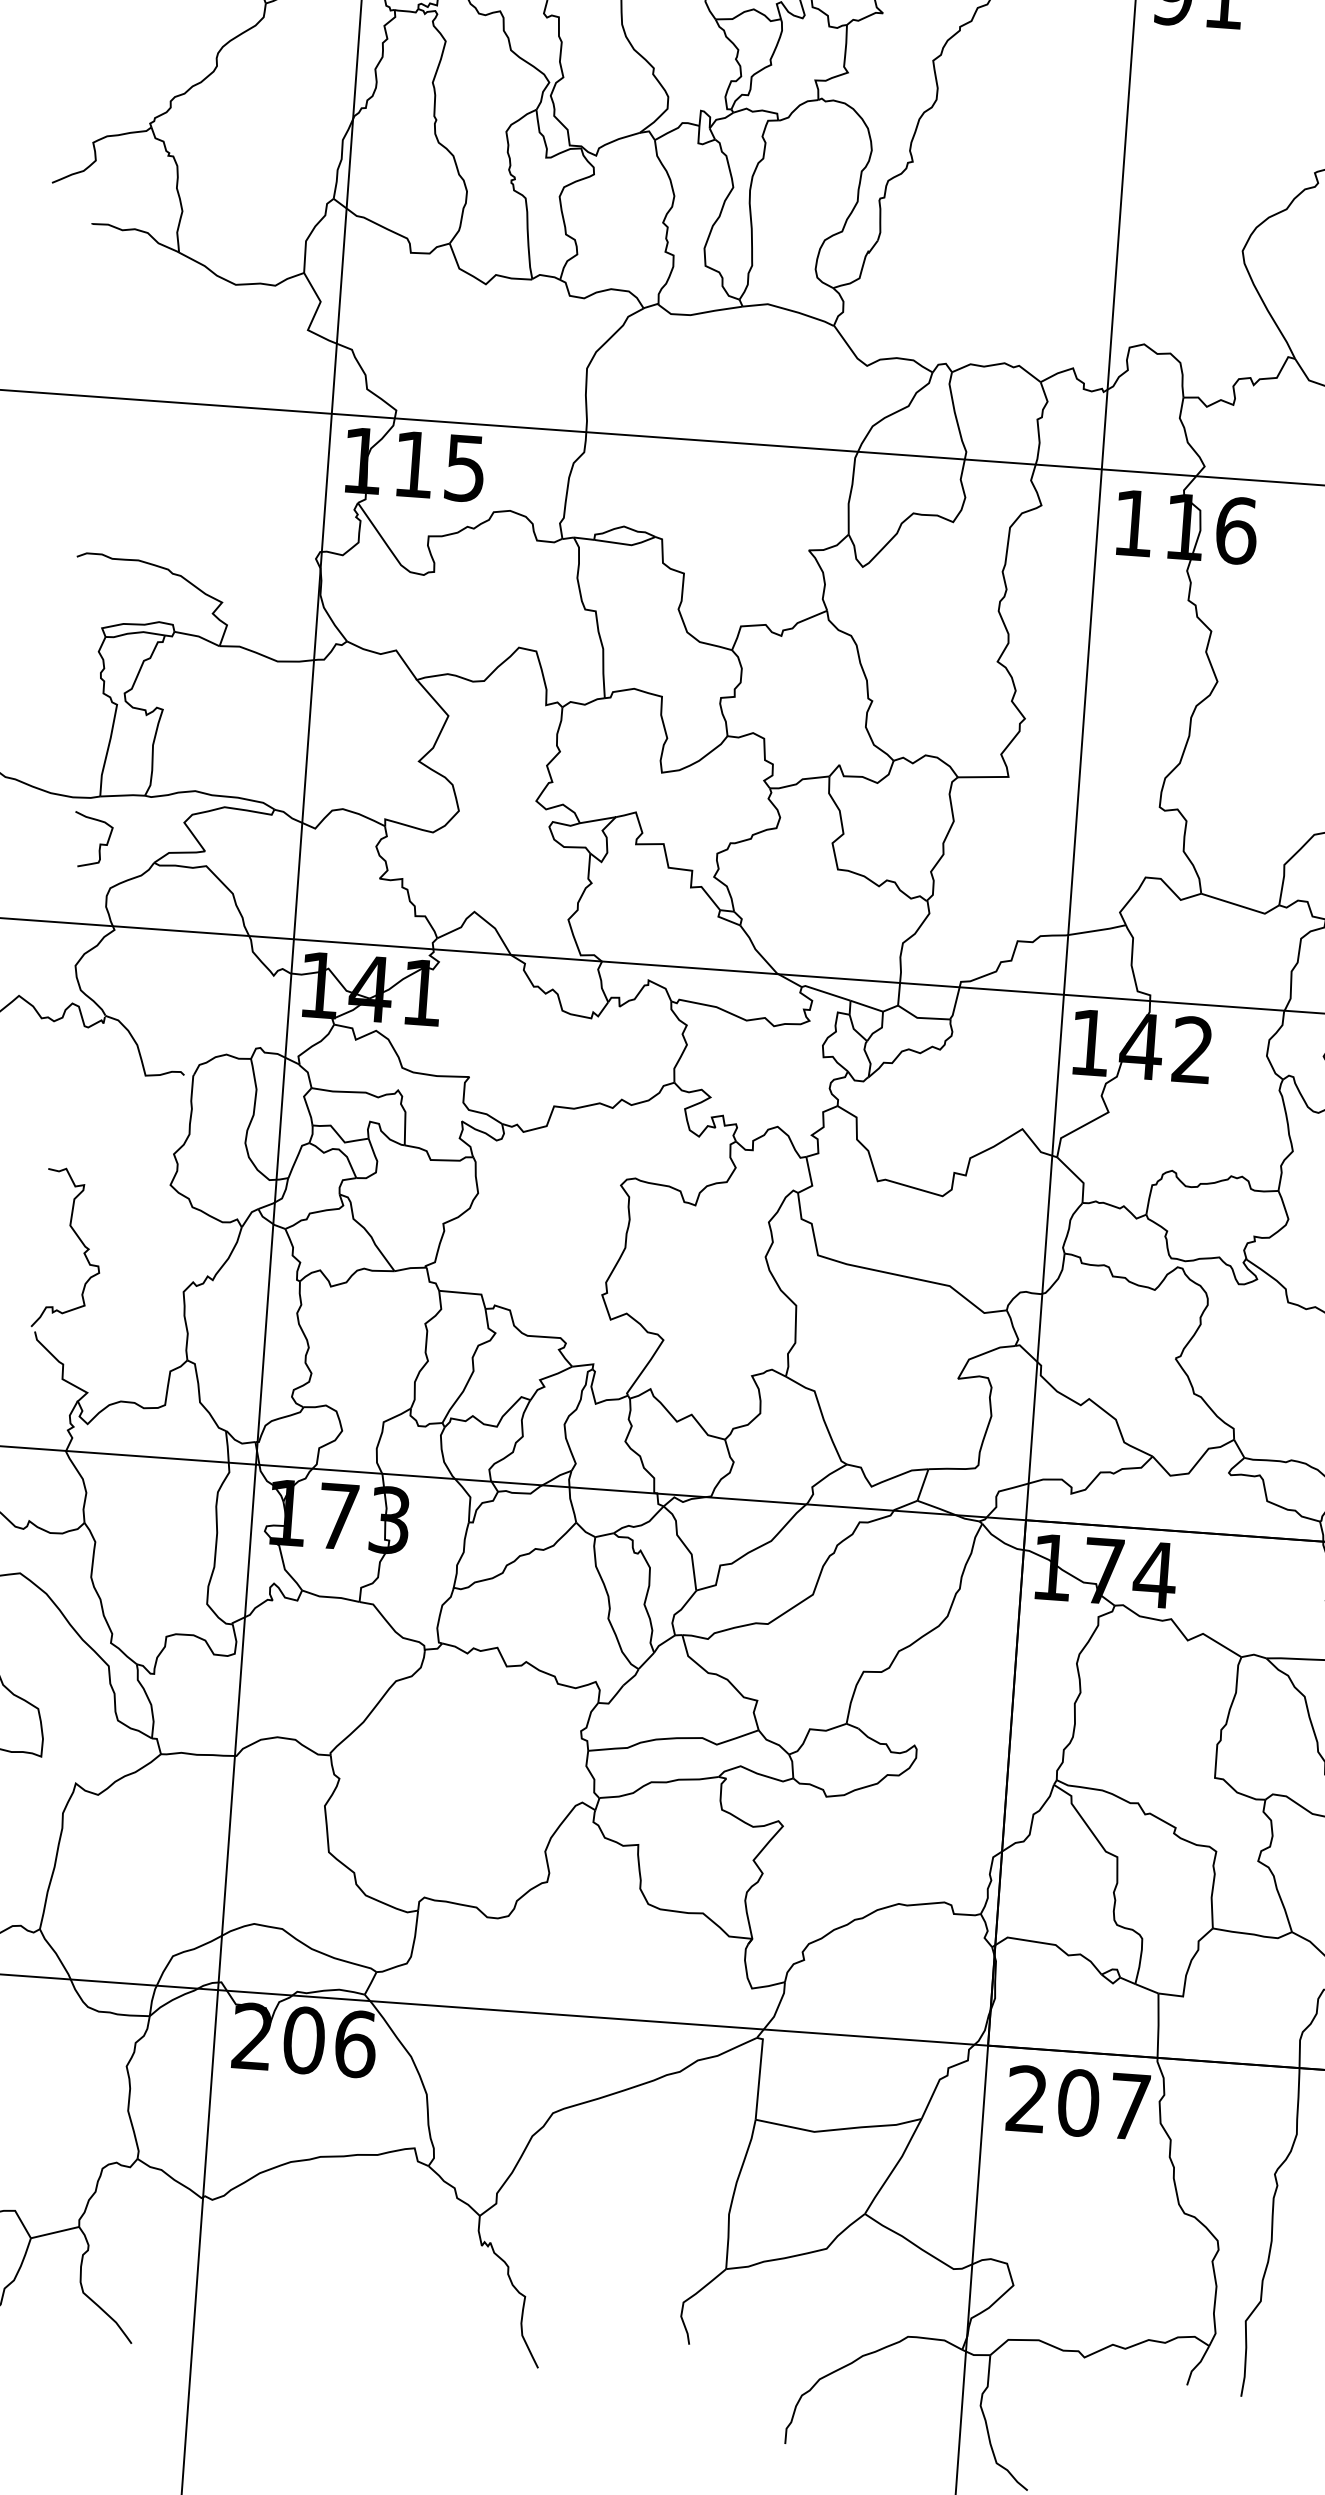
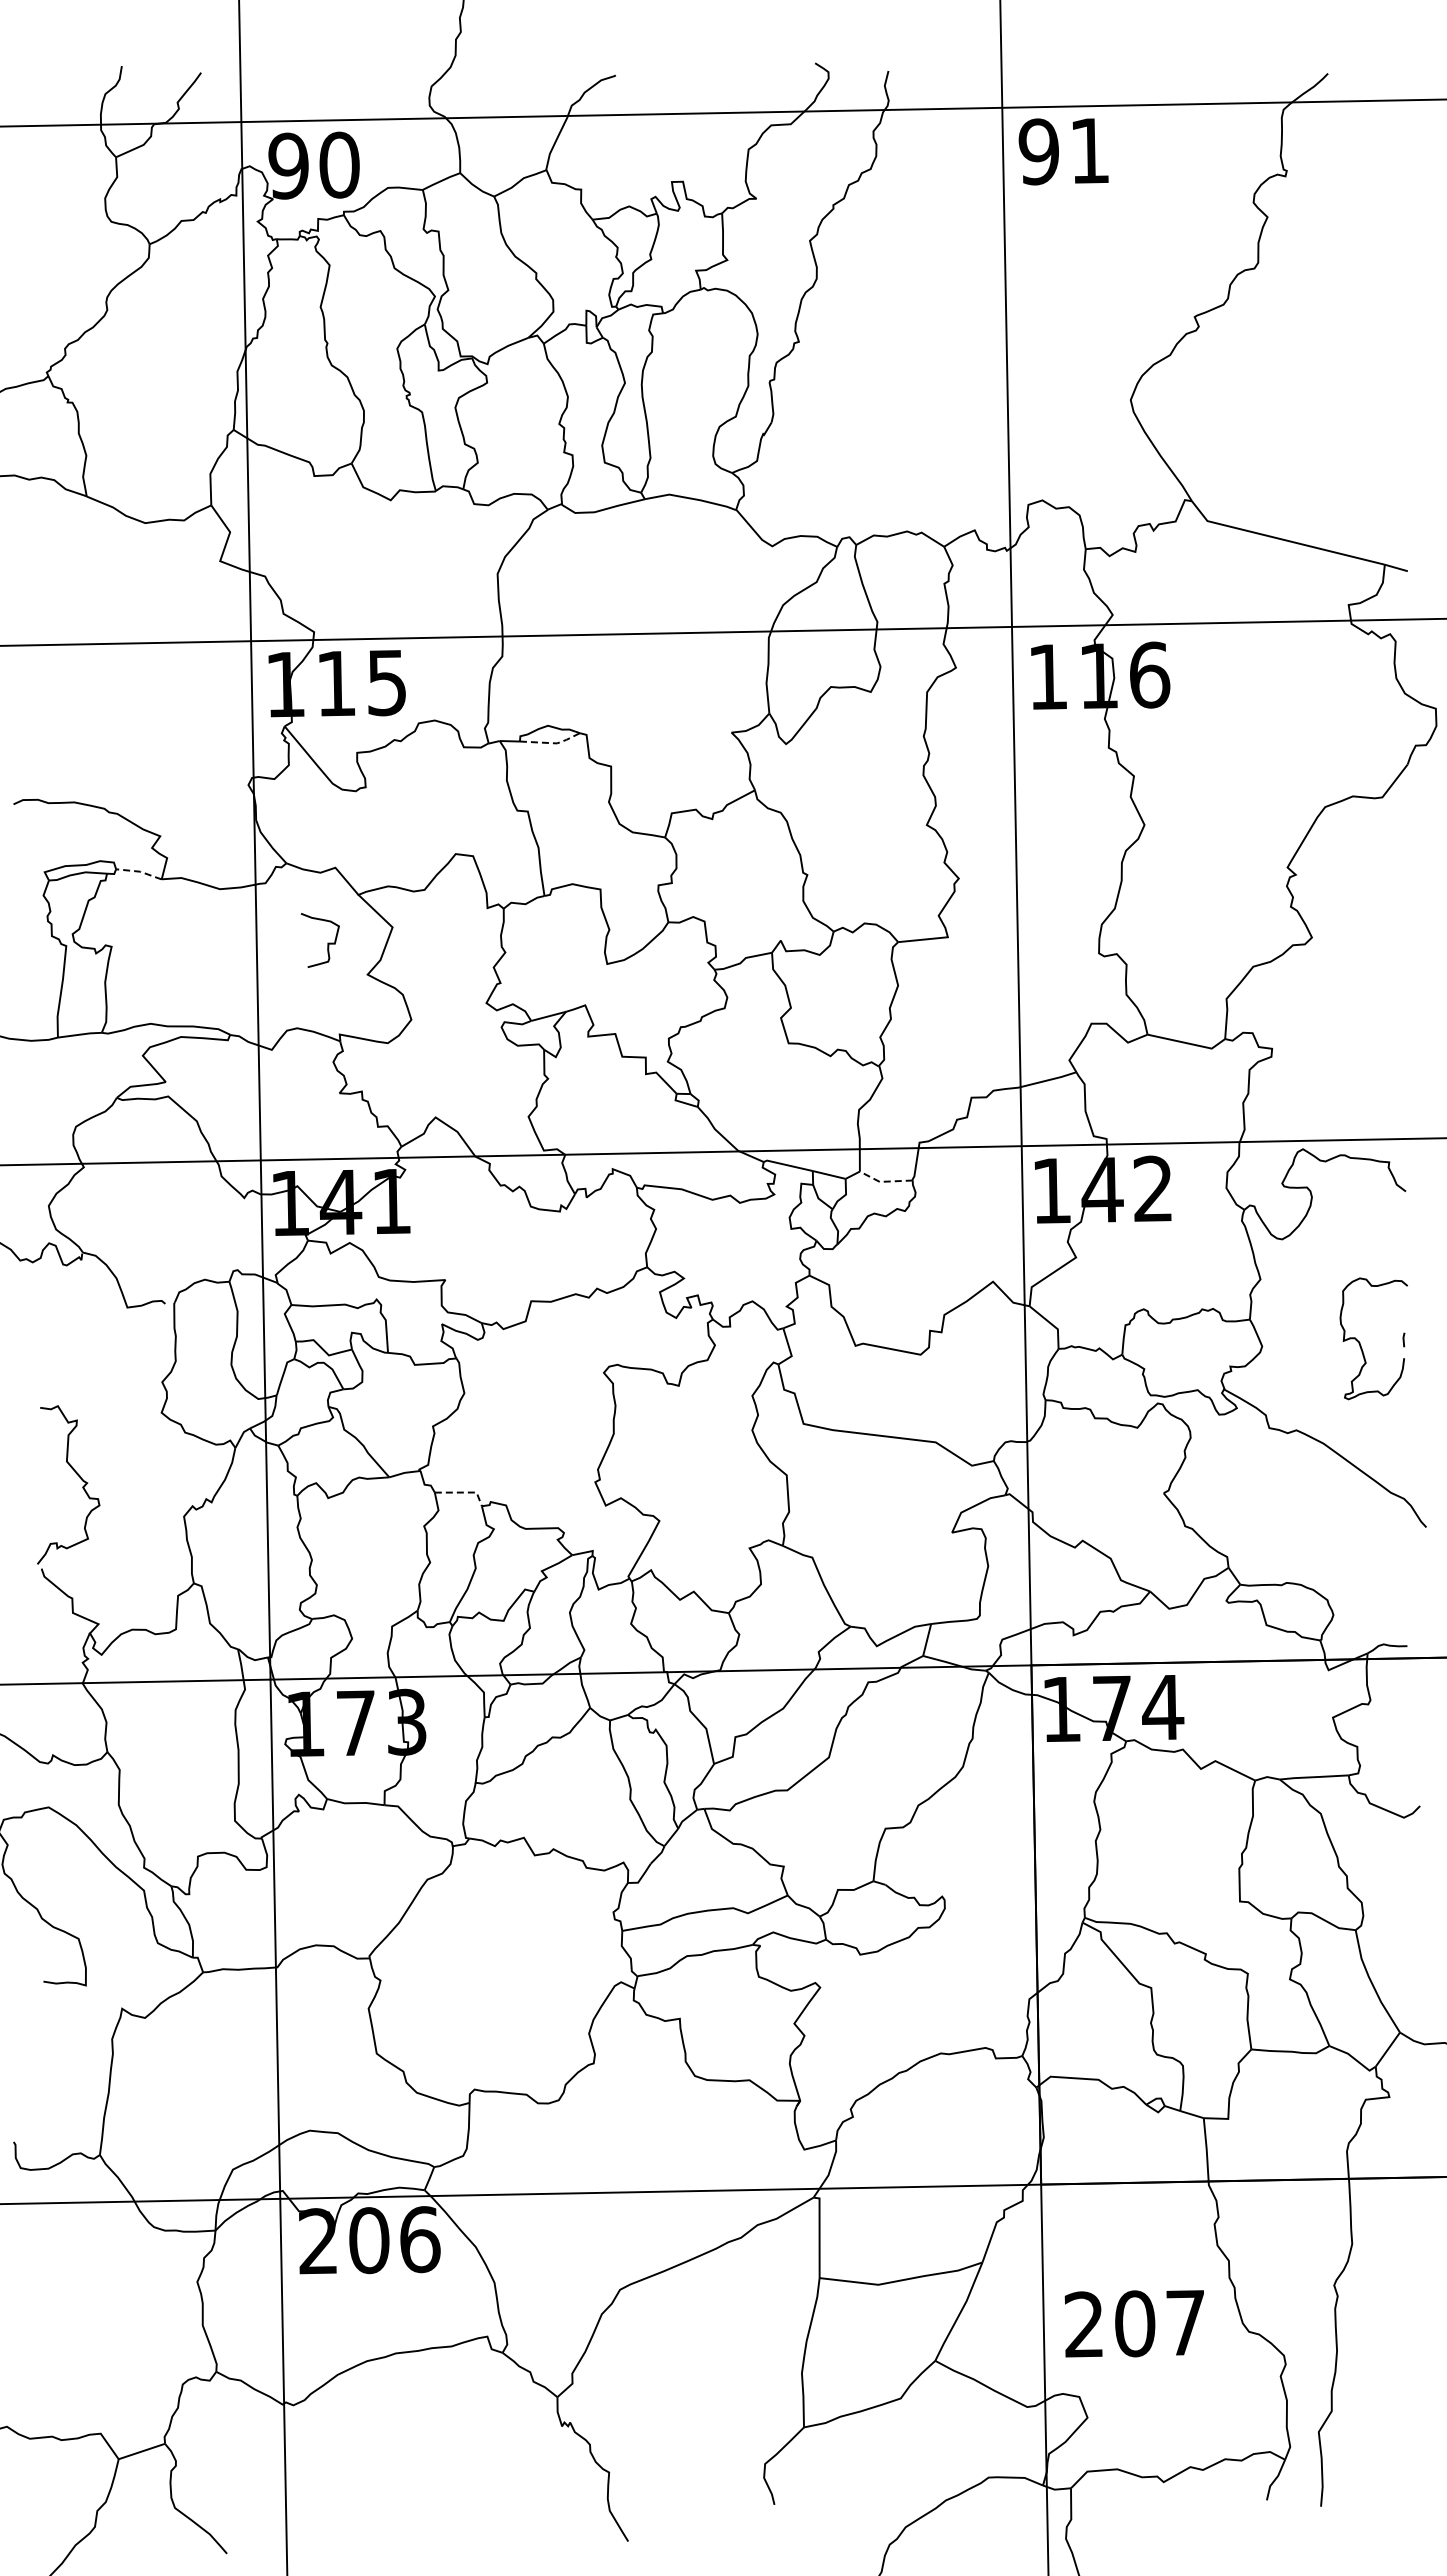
line: (626, 544) -> (552, 743), solid -> dashed
line: (198, 636) -> (140, 871), solid -> dashed
curve: (99, 843) -> (327, 942), moved
line: (921, 1017) -> (883, 1181), solid -> dashed
line: (468, 1293) -> (463, 1492), solid -> dashed
text: (1076, 2102) -> (1133, 2323), moved

